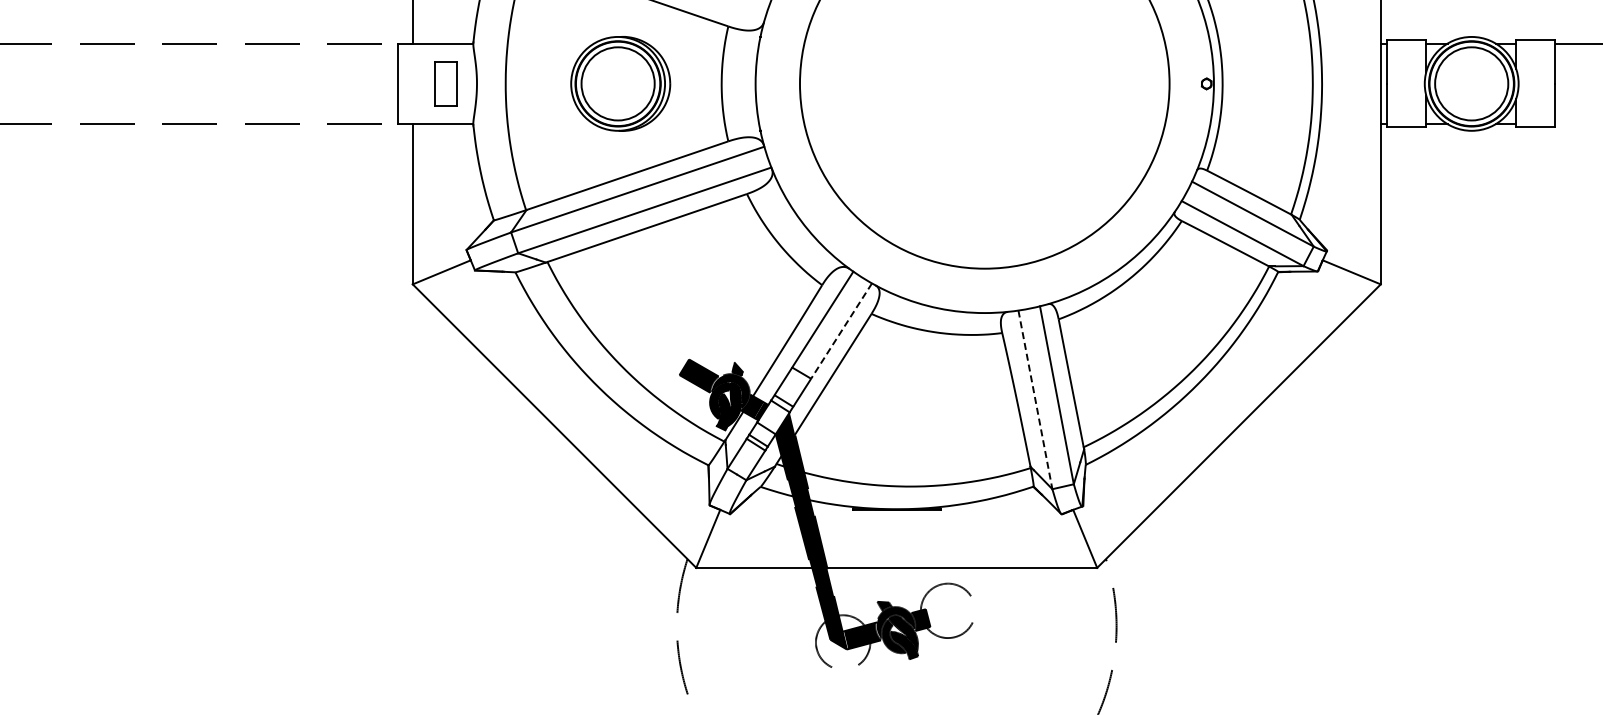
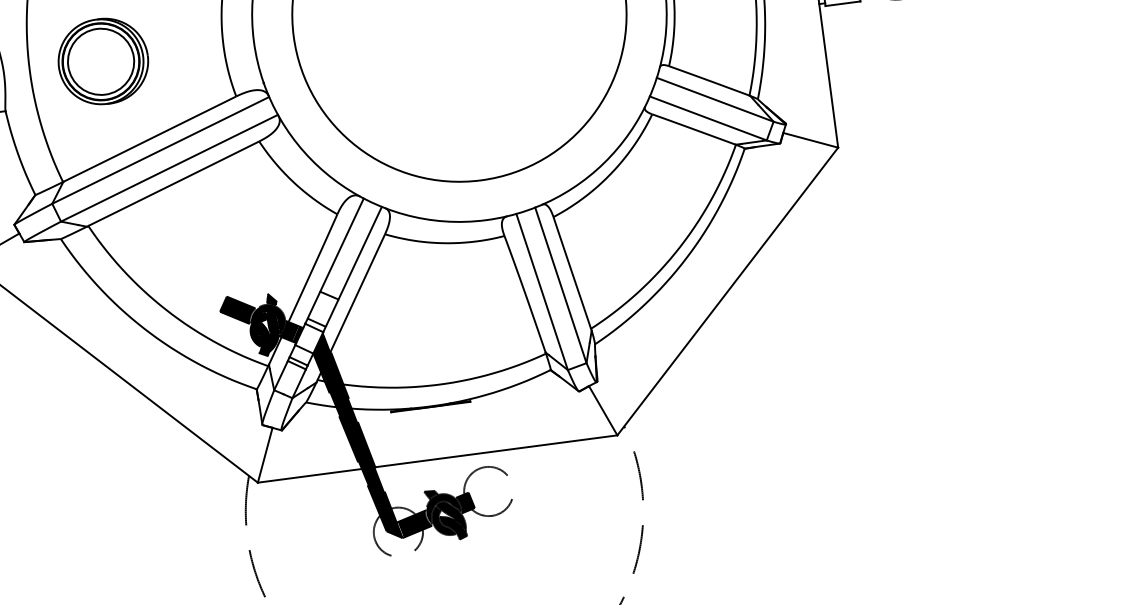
part: (620, 83) -> (103, 61), moved
line: (841, 331) -> (360, 253), dashed -> solid
line: (1035, 399) -> (542, 291), dashed -> solid

